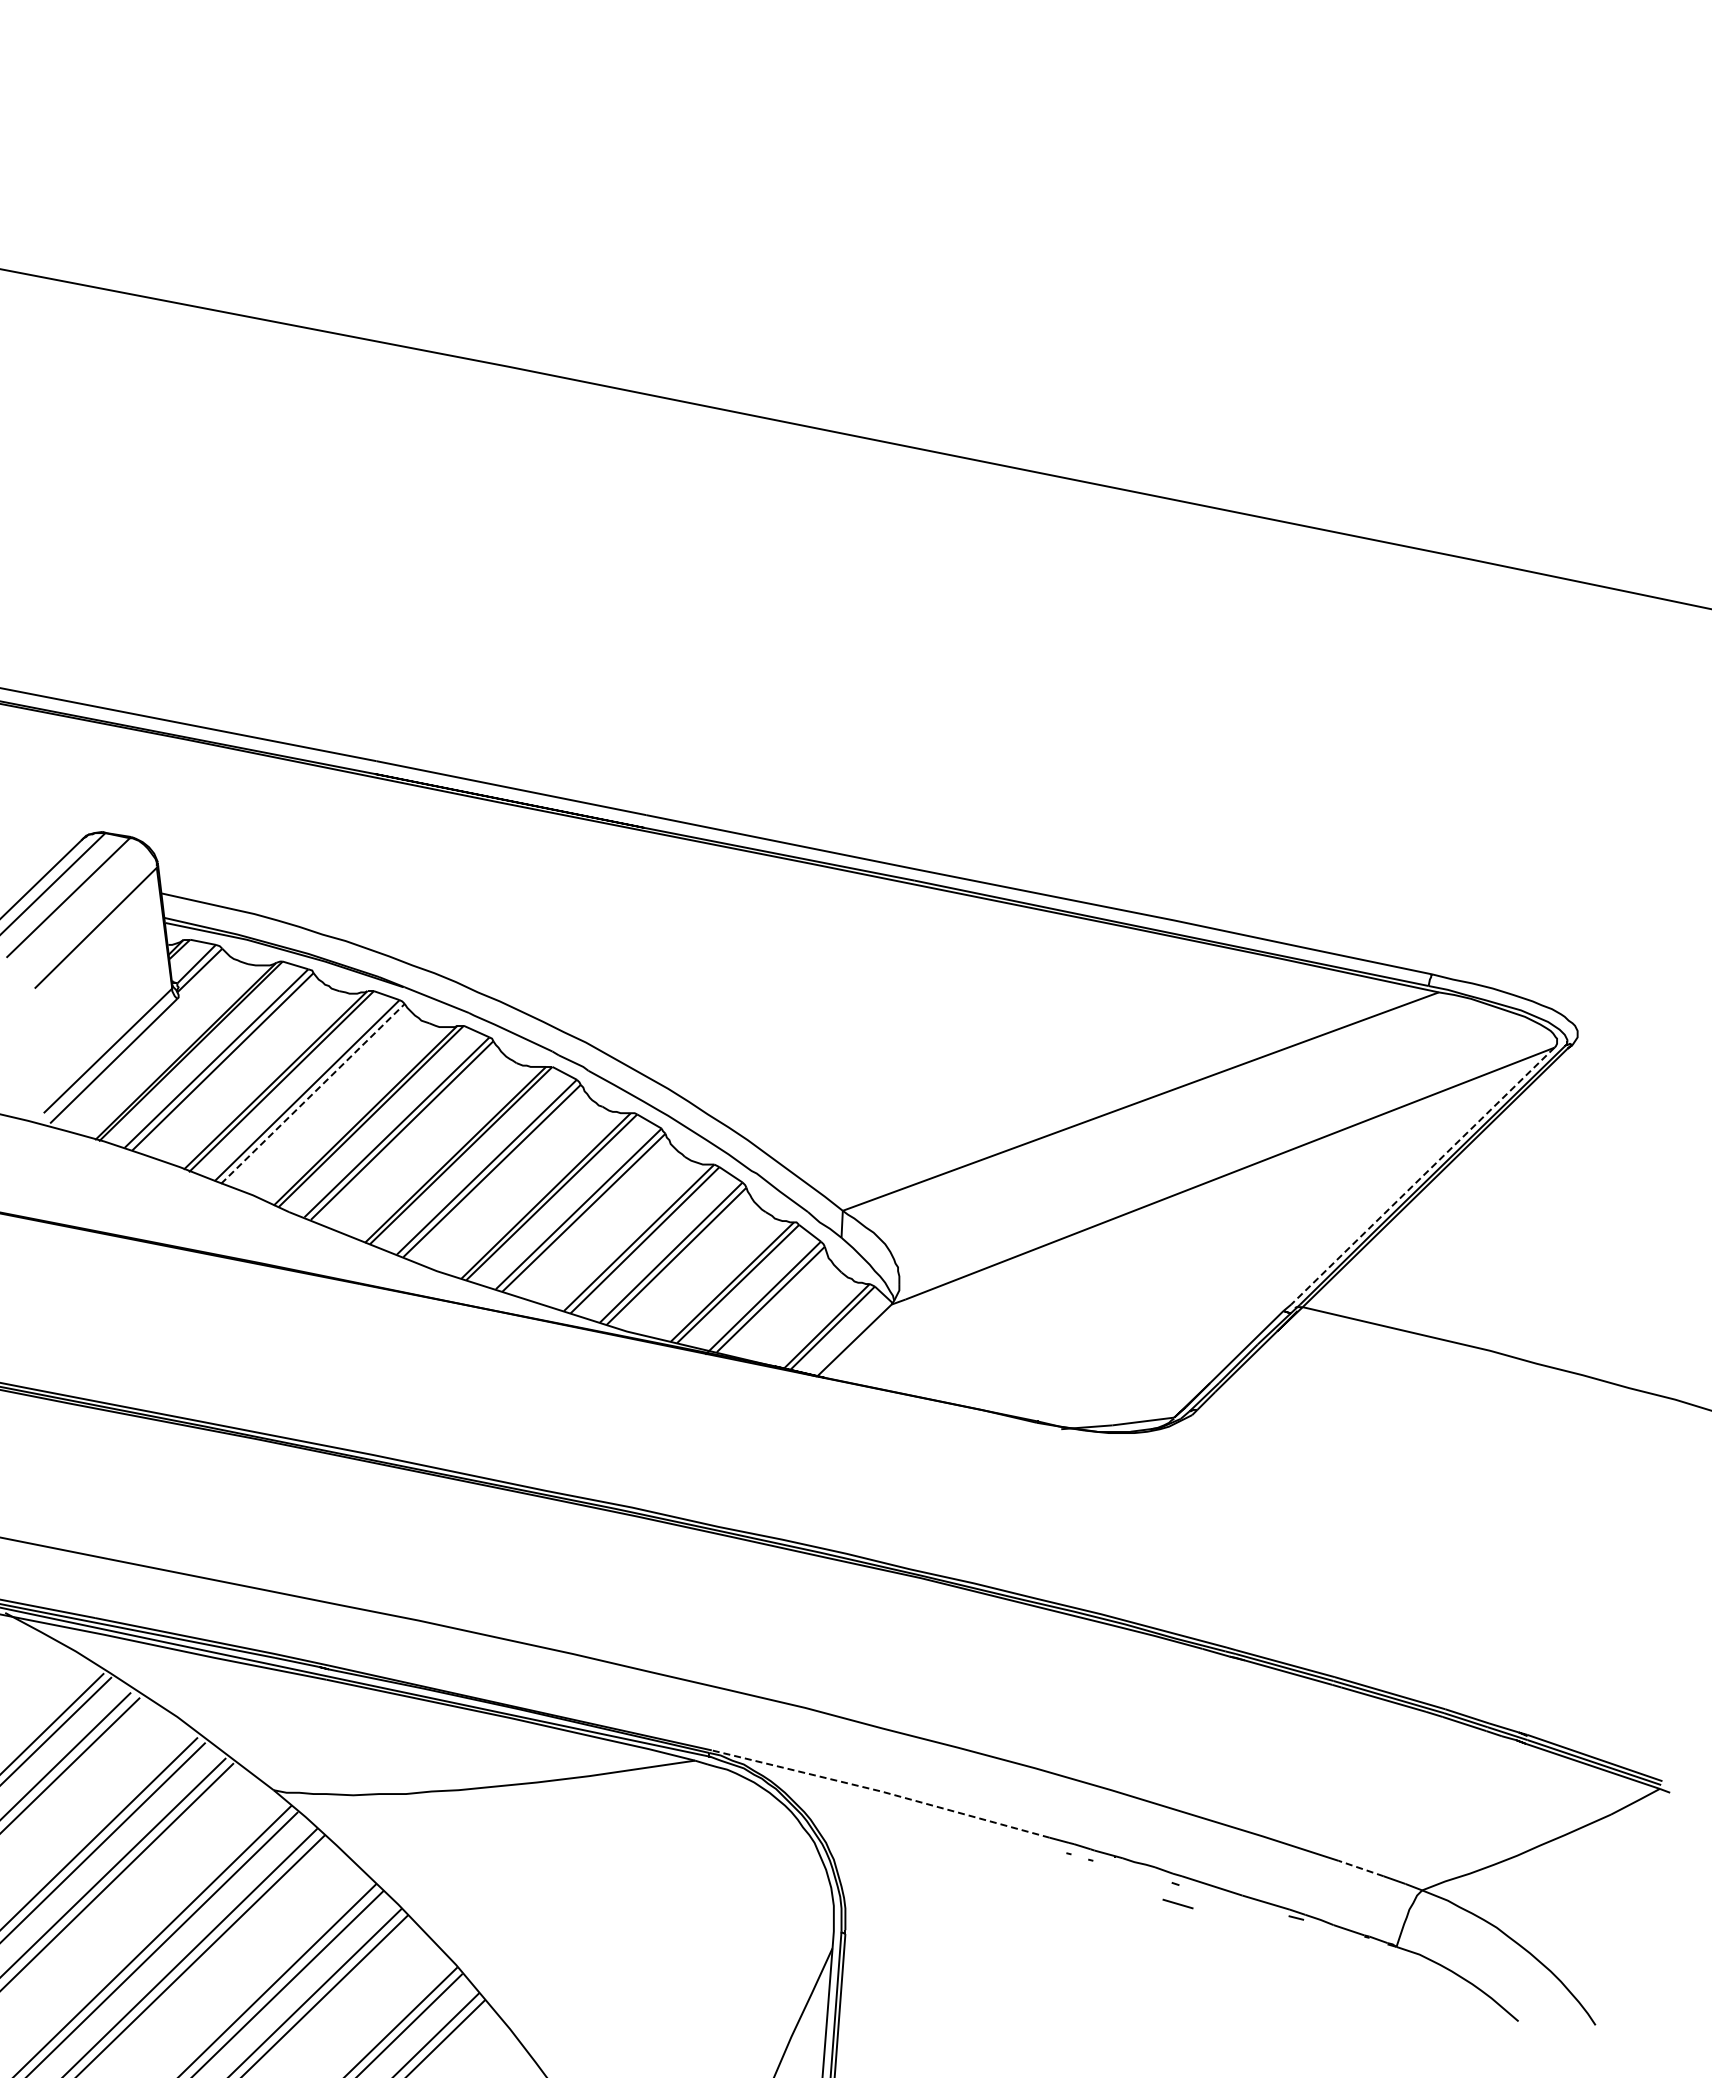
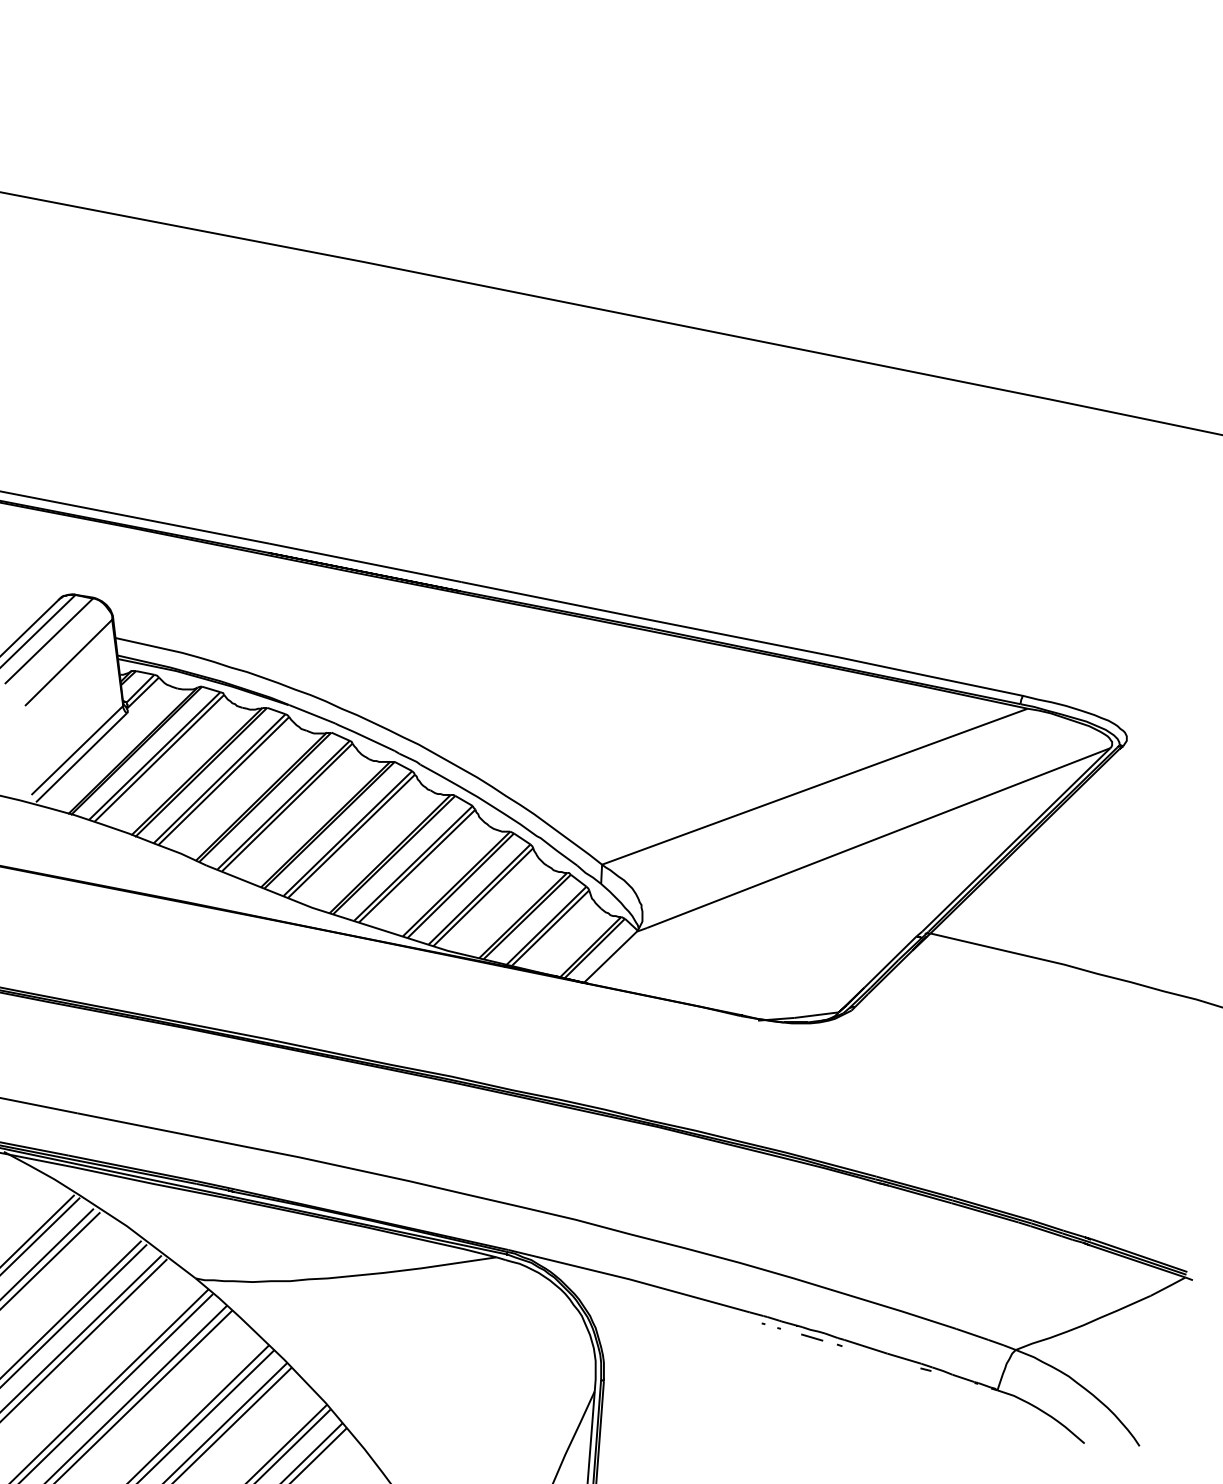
line: (312, 1093) -> (223, 780), dashed -> solid
line: (1422, 1176) -> (1016, 840), dashed -> solid
line: (881, 1791) -> (629, 1279), dashed -> solid
line: (1361, 1868) -> (972, 1334), dashed -> solid
line: (1177, 1903) -> (811, 1337), moved

